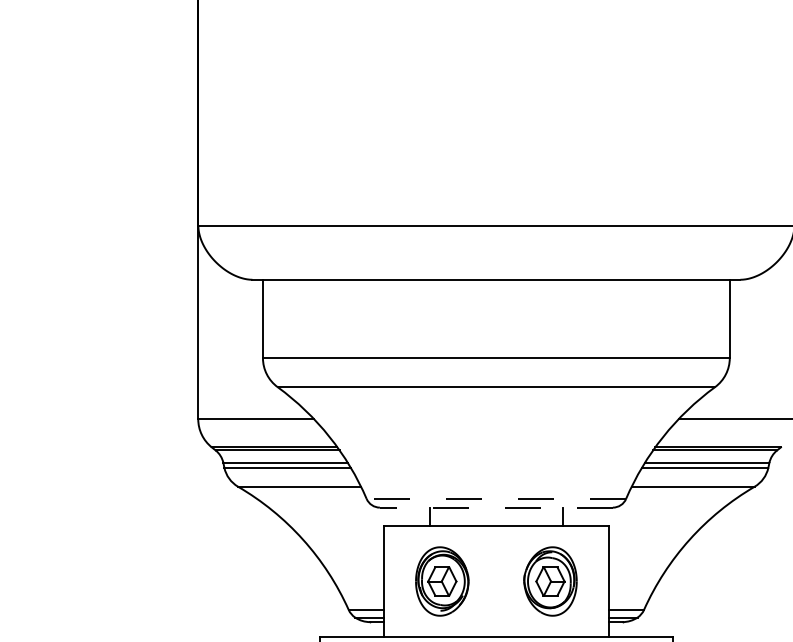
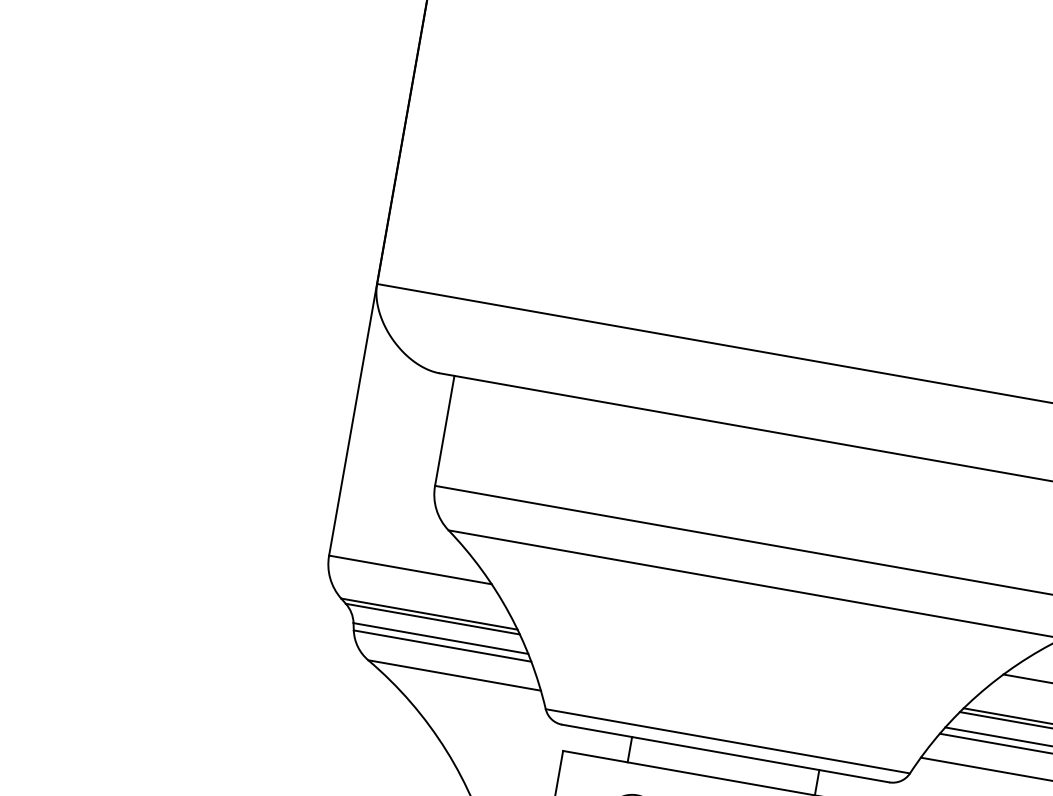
line: (496, 498) -> (728, 740), dashed -> solid
line: (495, 507) -> (724, 753), dashed -> solid

